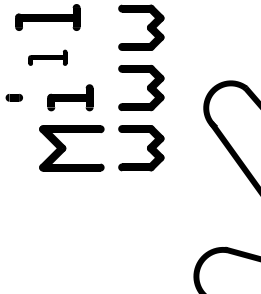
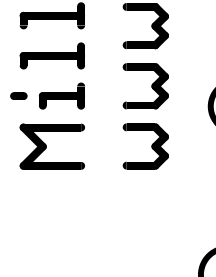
part: (47, 57) -> (52, 55), size x1.67
part: (70, 97) -> (62, 95), moved
part: (71, 148) -> (52, 146), moved

